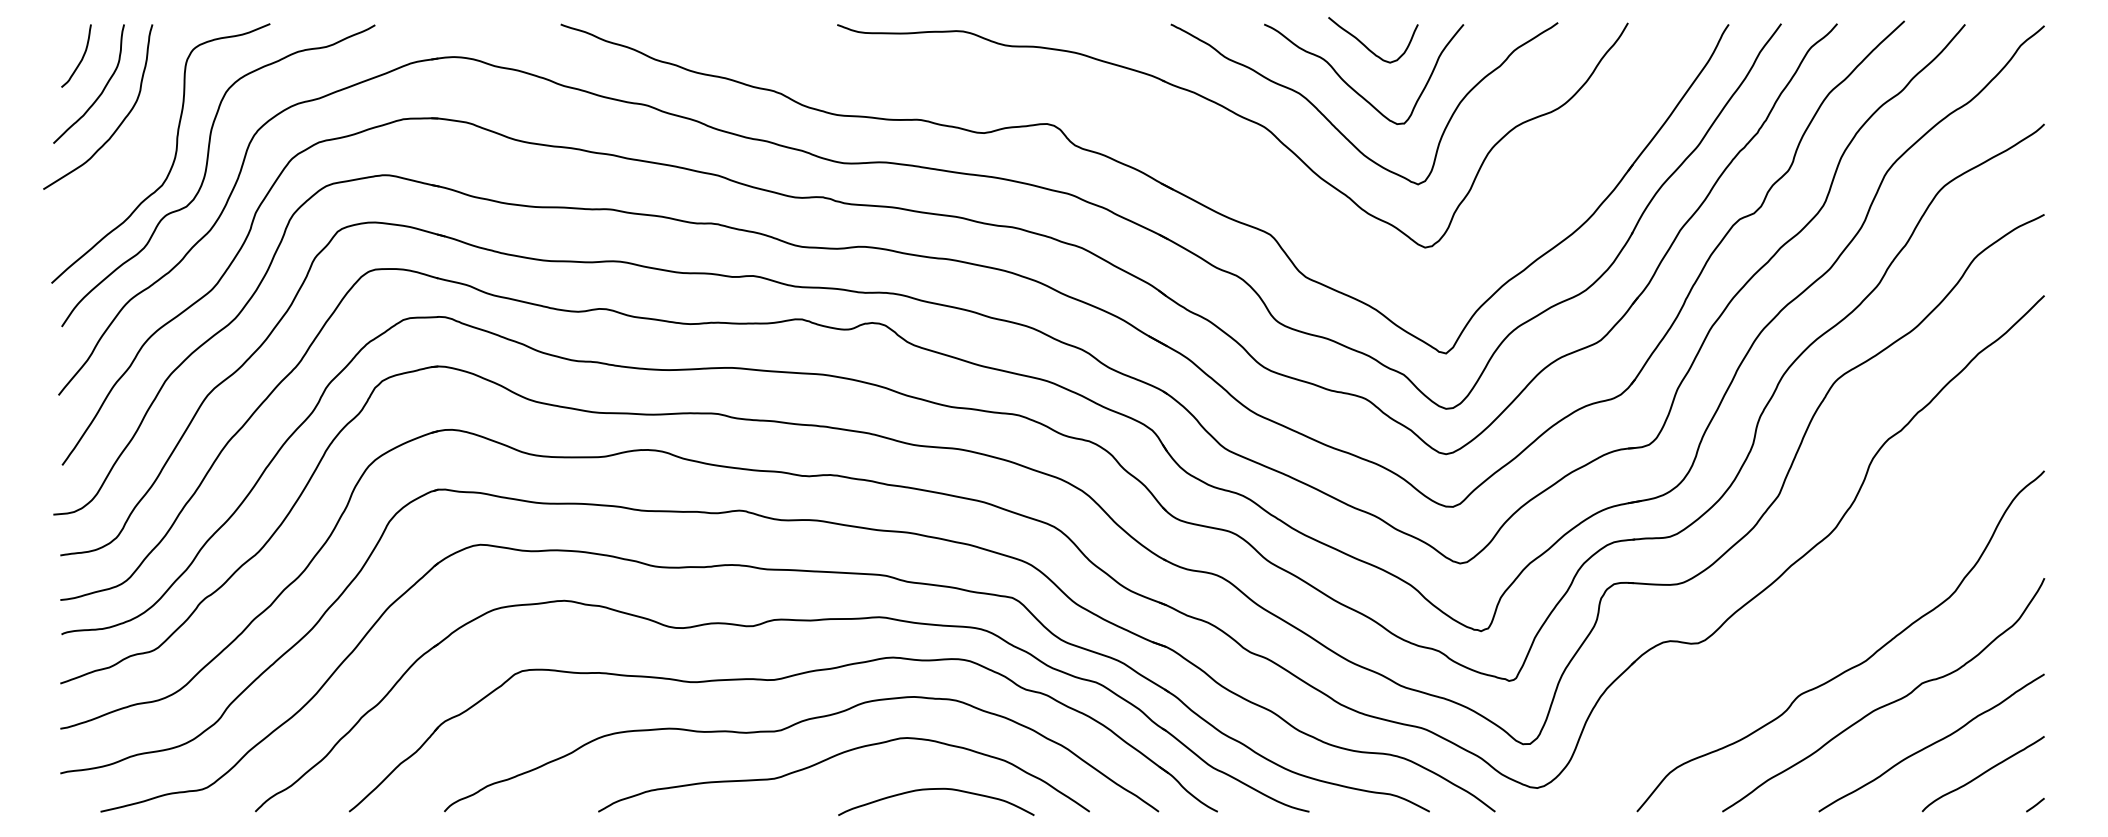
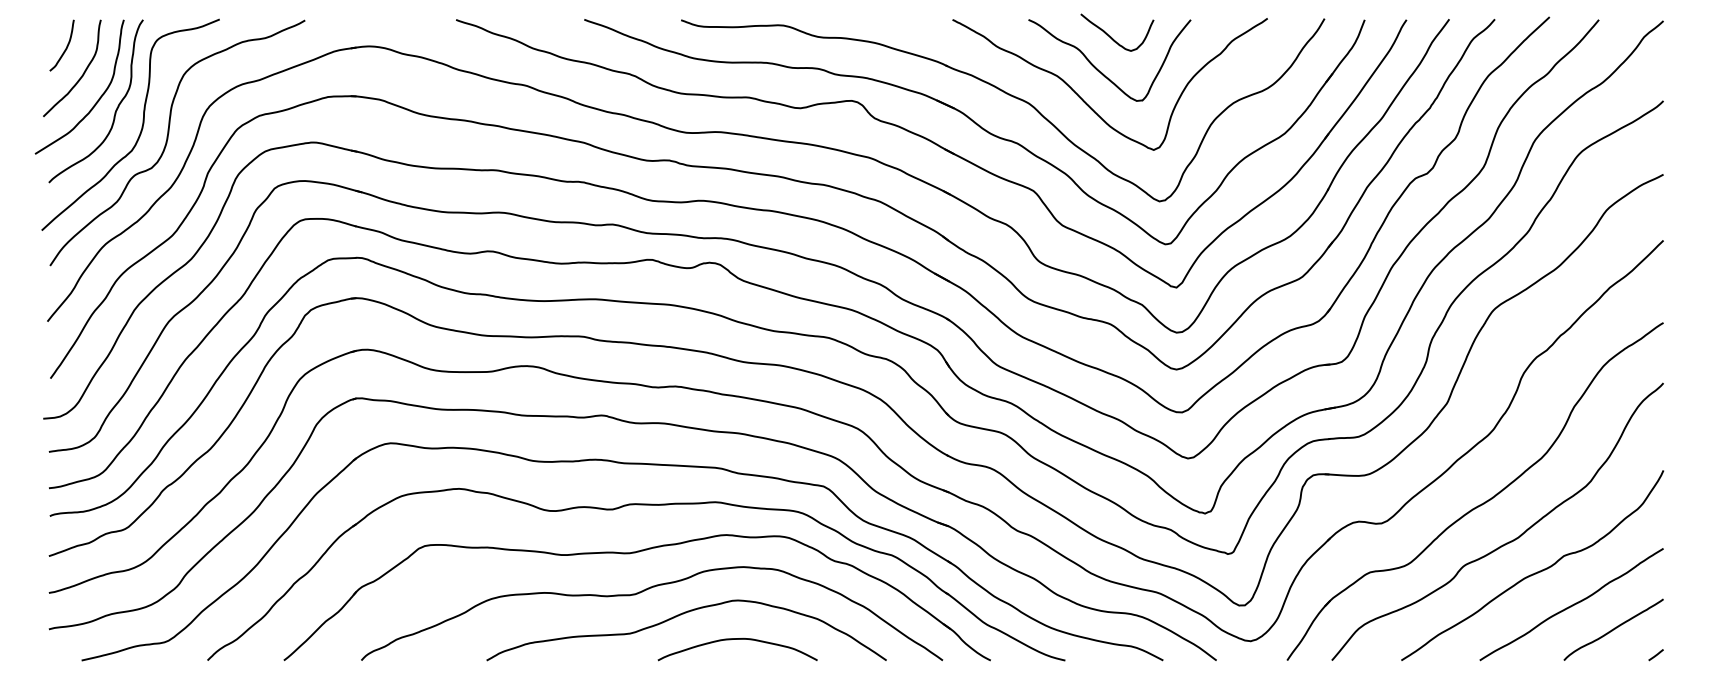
curve: (142, 134) -> (115, 109), added
part: (1203, 156) -> (979, 127), added
part: (1820, 618) -> (1481, 503), added
curve: (936, 789) -> (737, 639), moved

